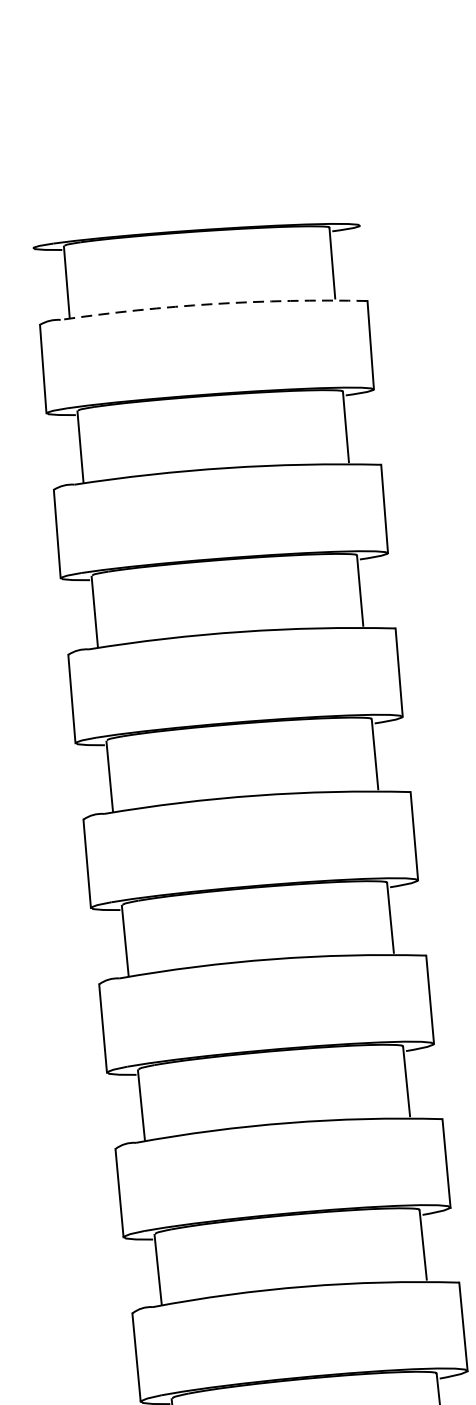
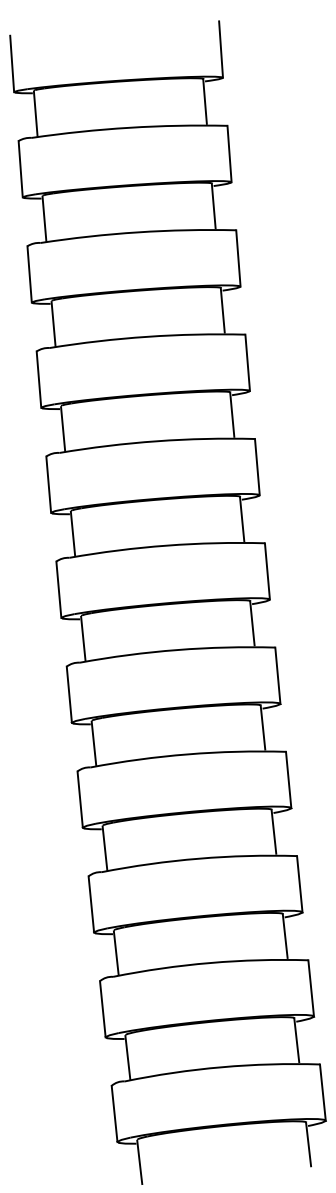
line: (358, 181) -> (221, 49), added
line: (30, 203) -> (12, 63), added
arc: (213, 303) -> (129, 127), dashed -> solid

